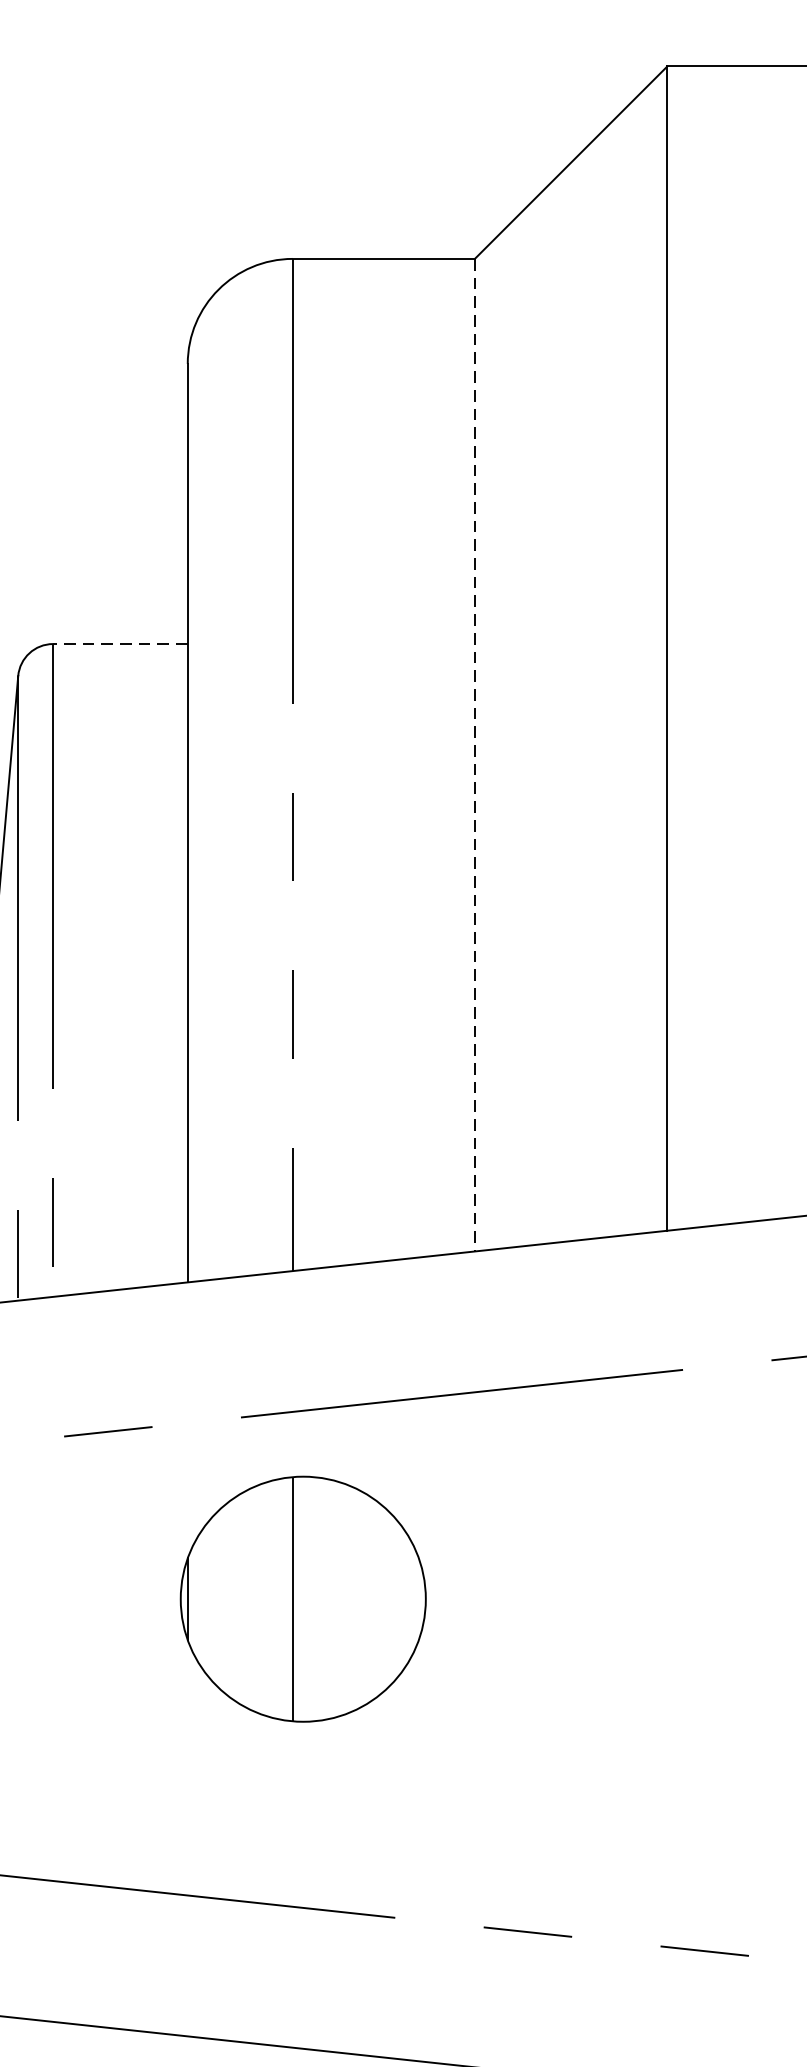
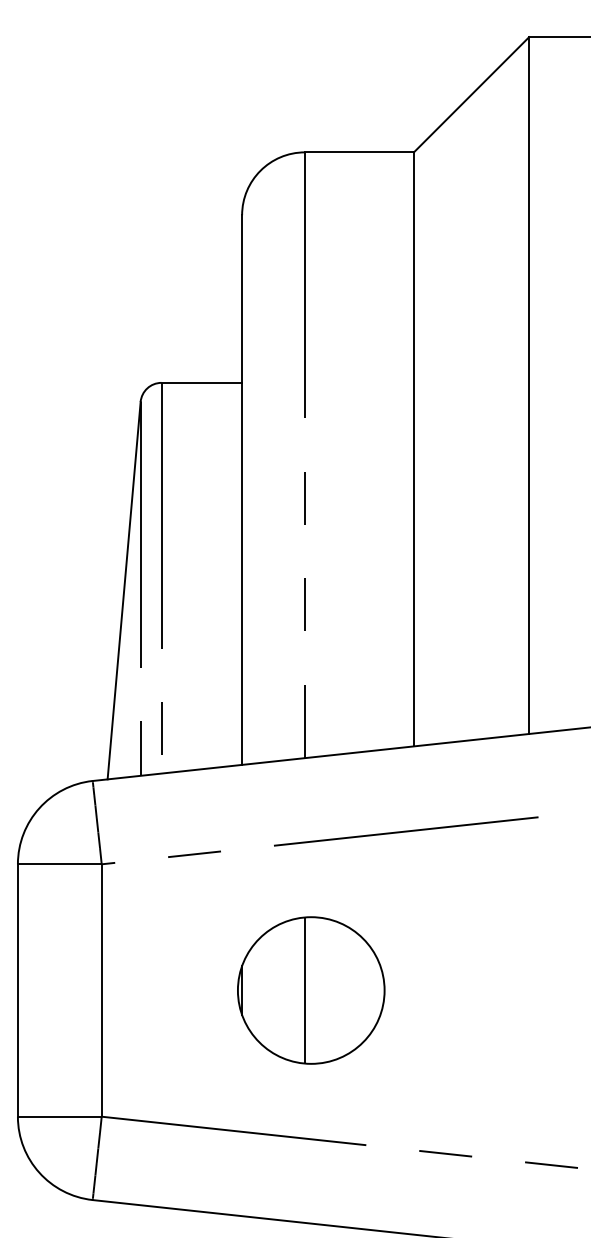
line: (119, 643) -> (201, 382), dashed -> solid
line: (474, 755) -> (413, 449), dashed -> solid
part: (303, 1599) -> (311, 990), moved

